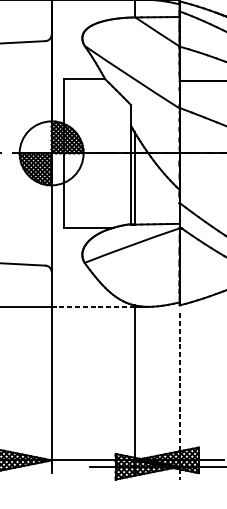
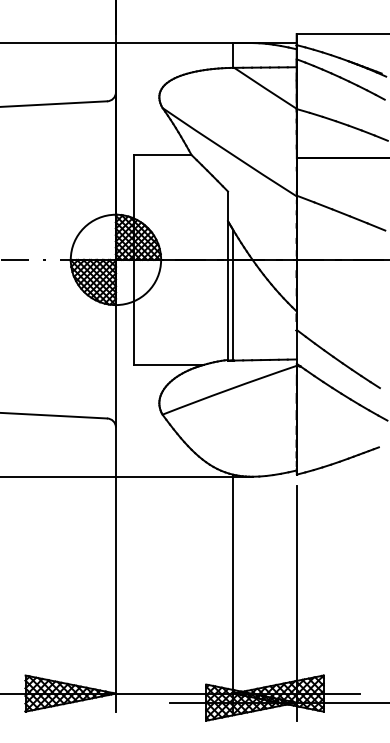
line: (93, 306) -> (174, 476), dashed -> solid
line: (179, 396) -> (296, 603), dashed -> solid

